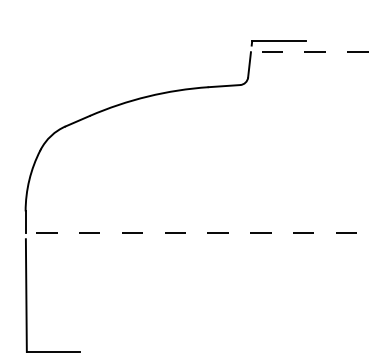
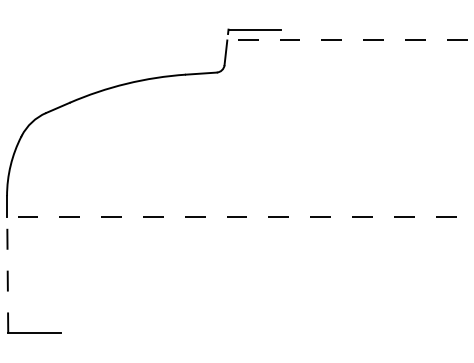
line: (26, 294) -> (7, 277), solid -> dashed

